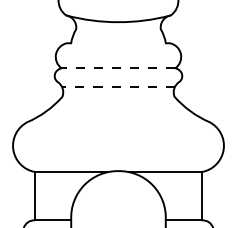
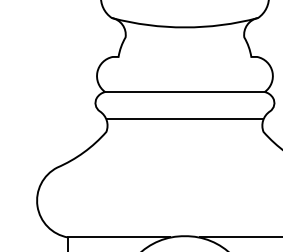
line: (118, 68) -> (184, 92), dashed -> solid
line: (118, 87) -> (184, 118), dashed -> solid

